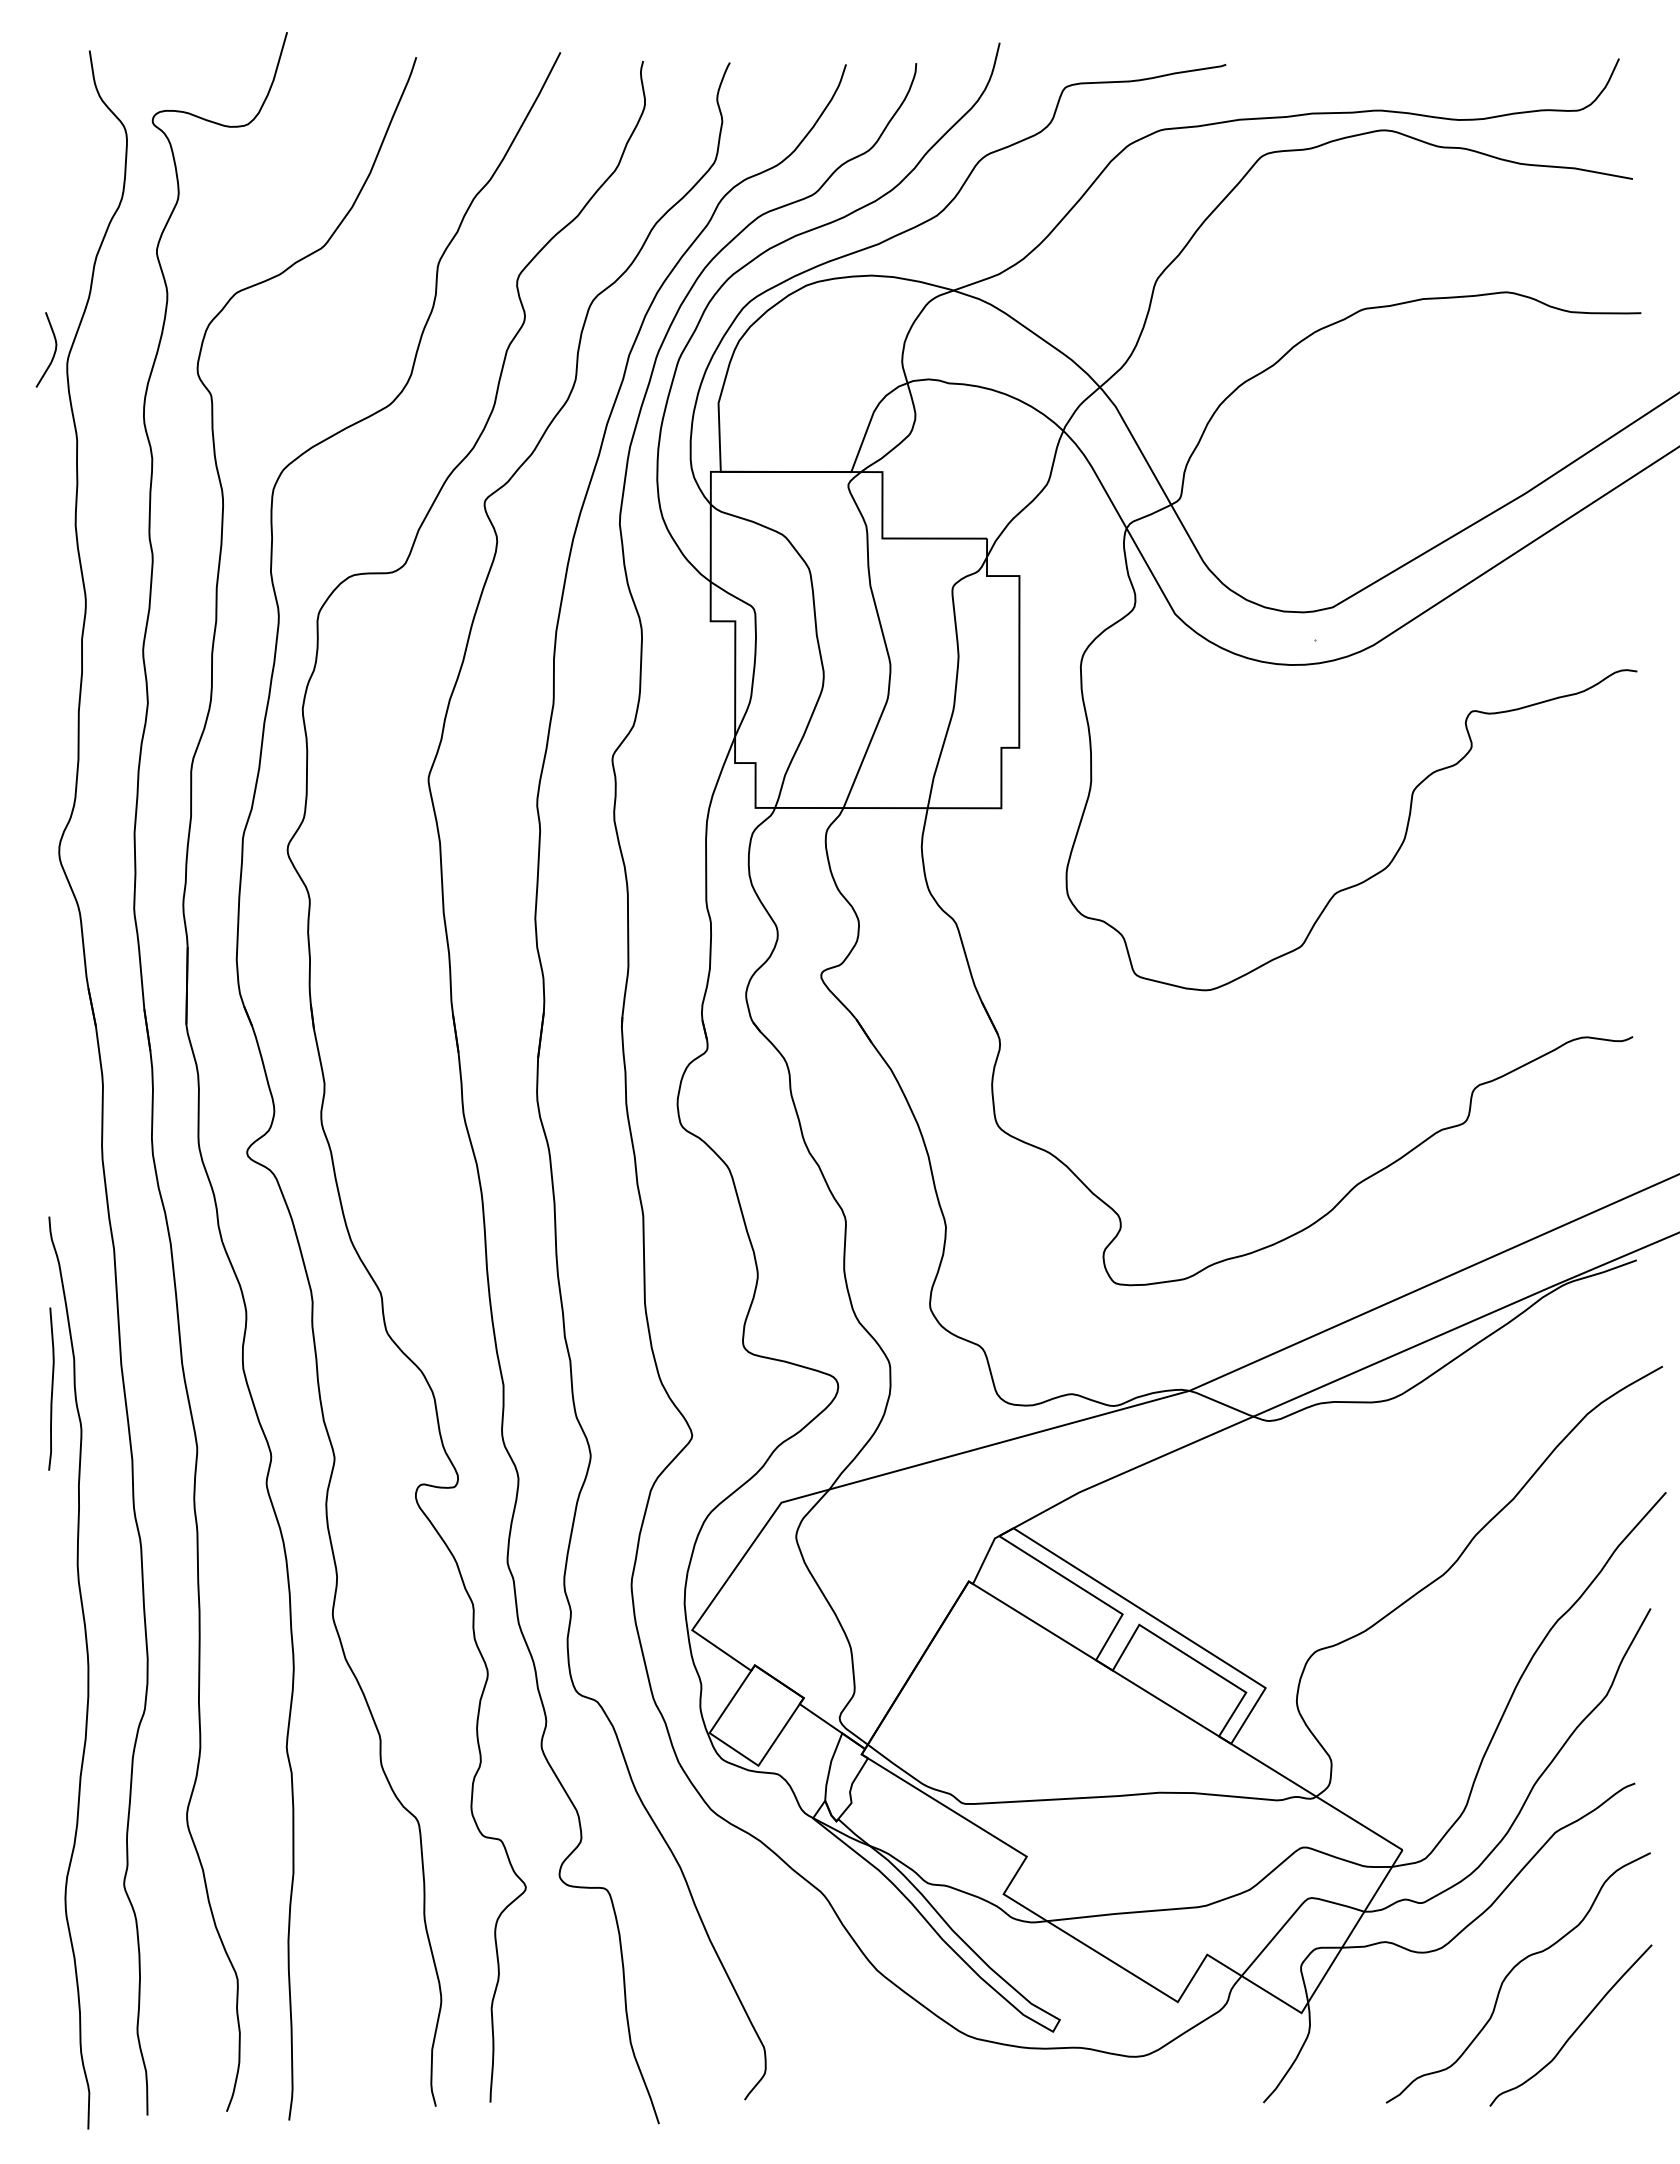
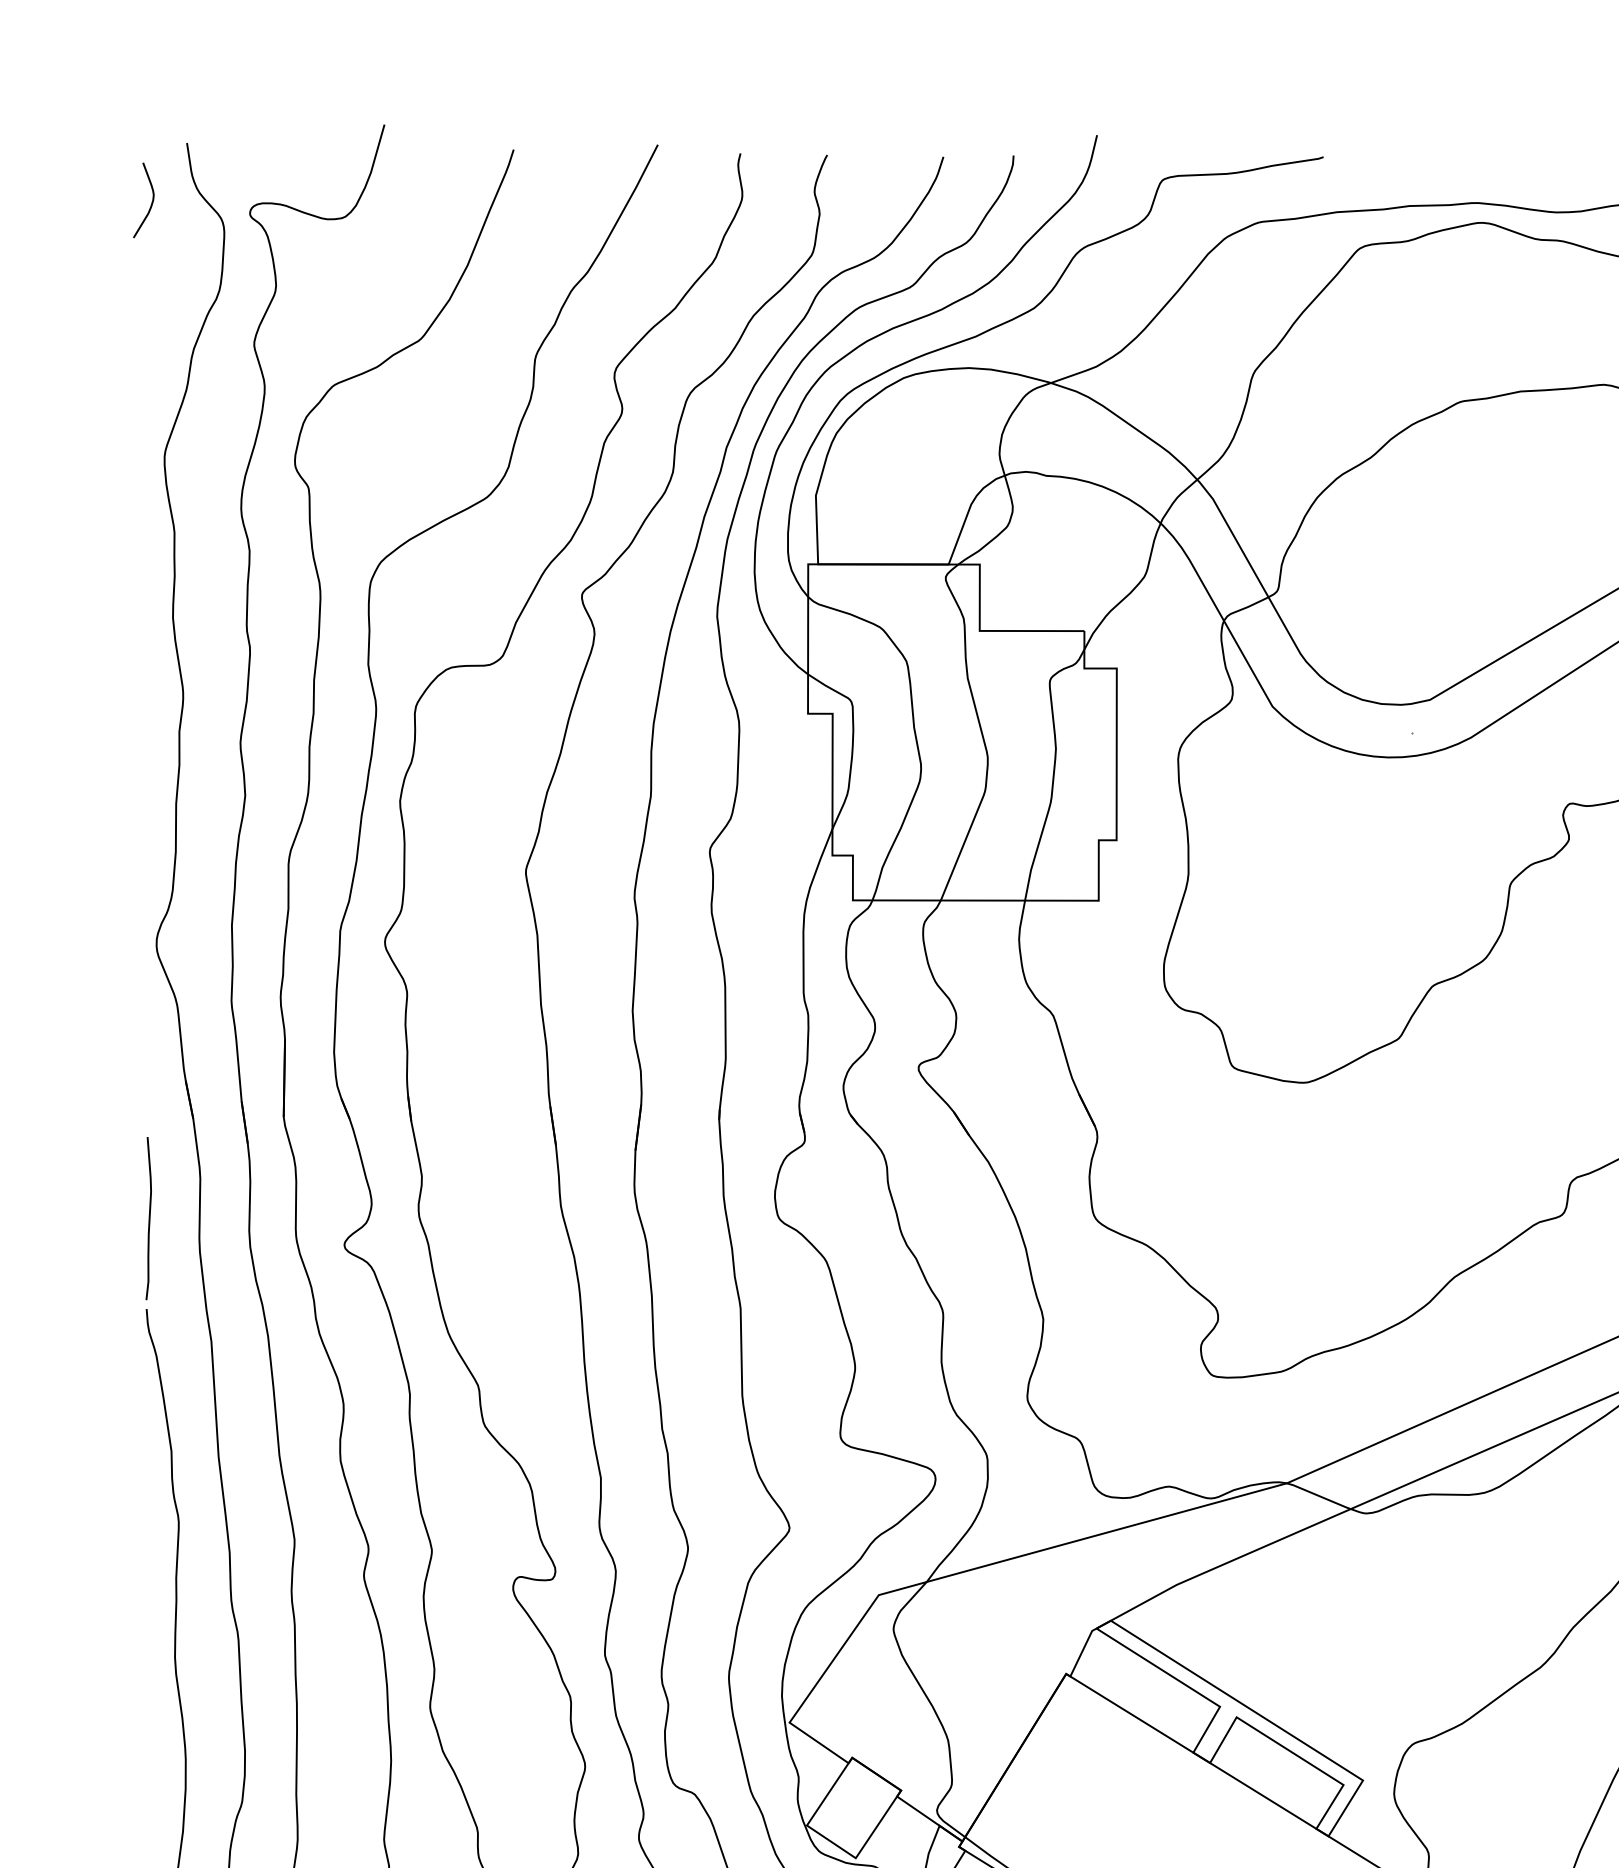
curve: (54, 350) -> (151, 200), moved
curve: (51, 1388) -> (148, 1217), moved

